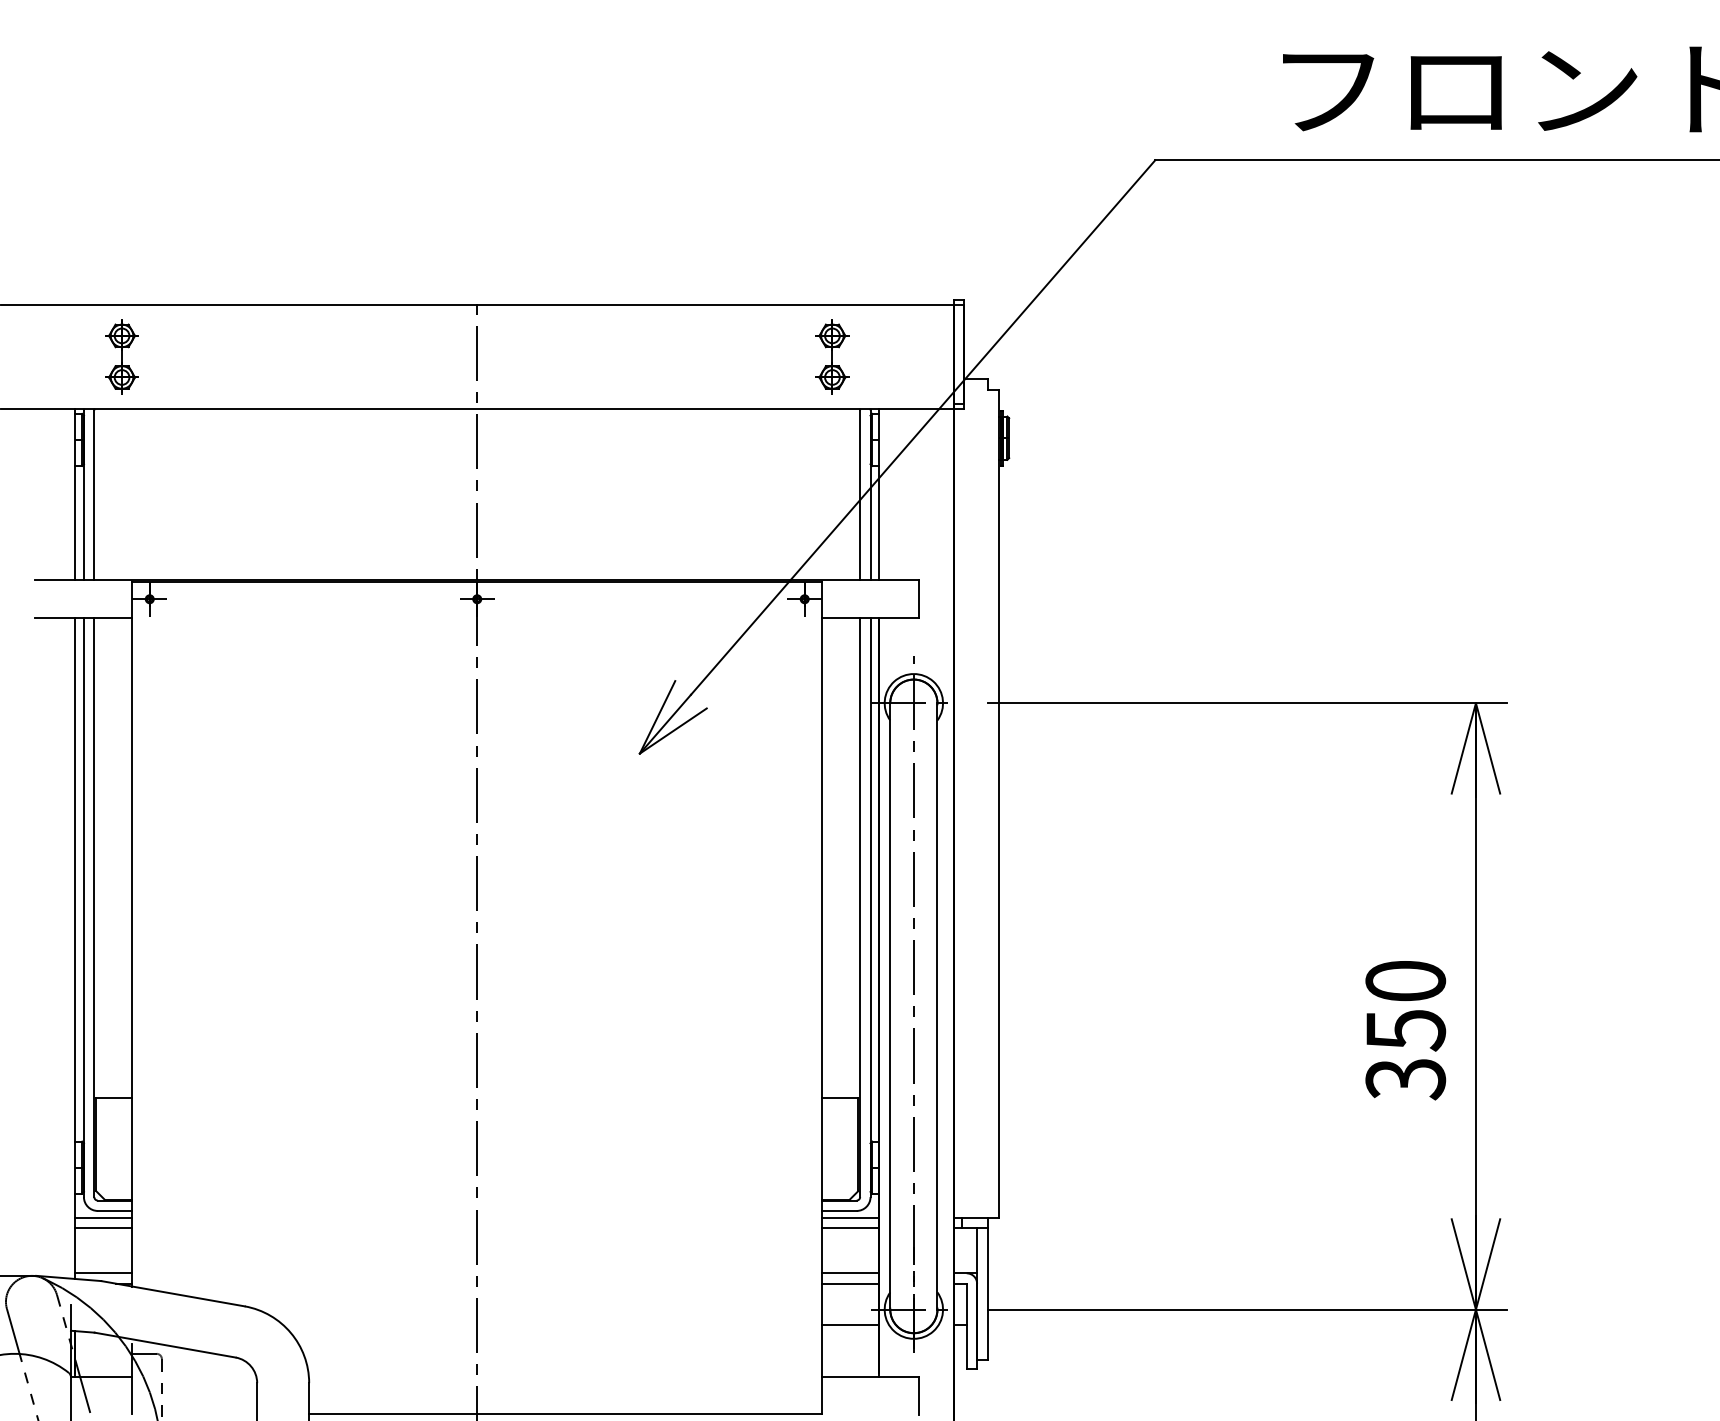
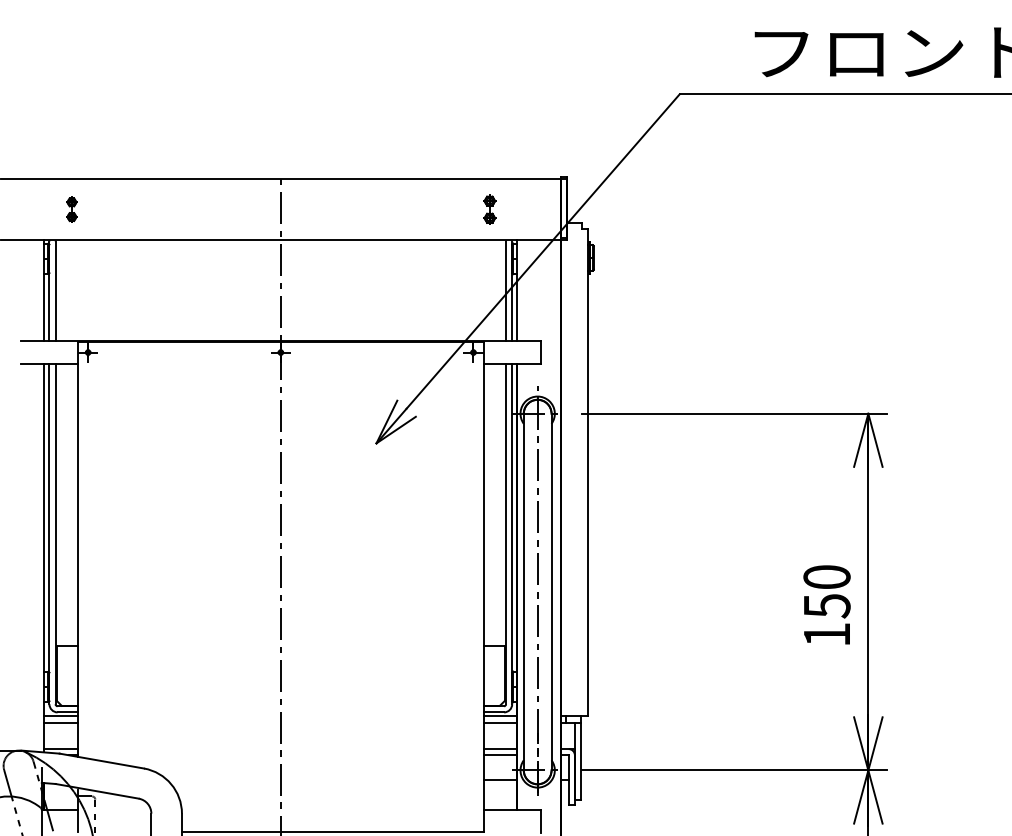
part: (121, 356) -> (71, 209), size x0.6
part: (831, 356) -> (489, 209), size x0.7
text: (1404, 1080) -> (826, 635), 350 -> 150

